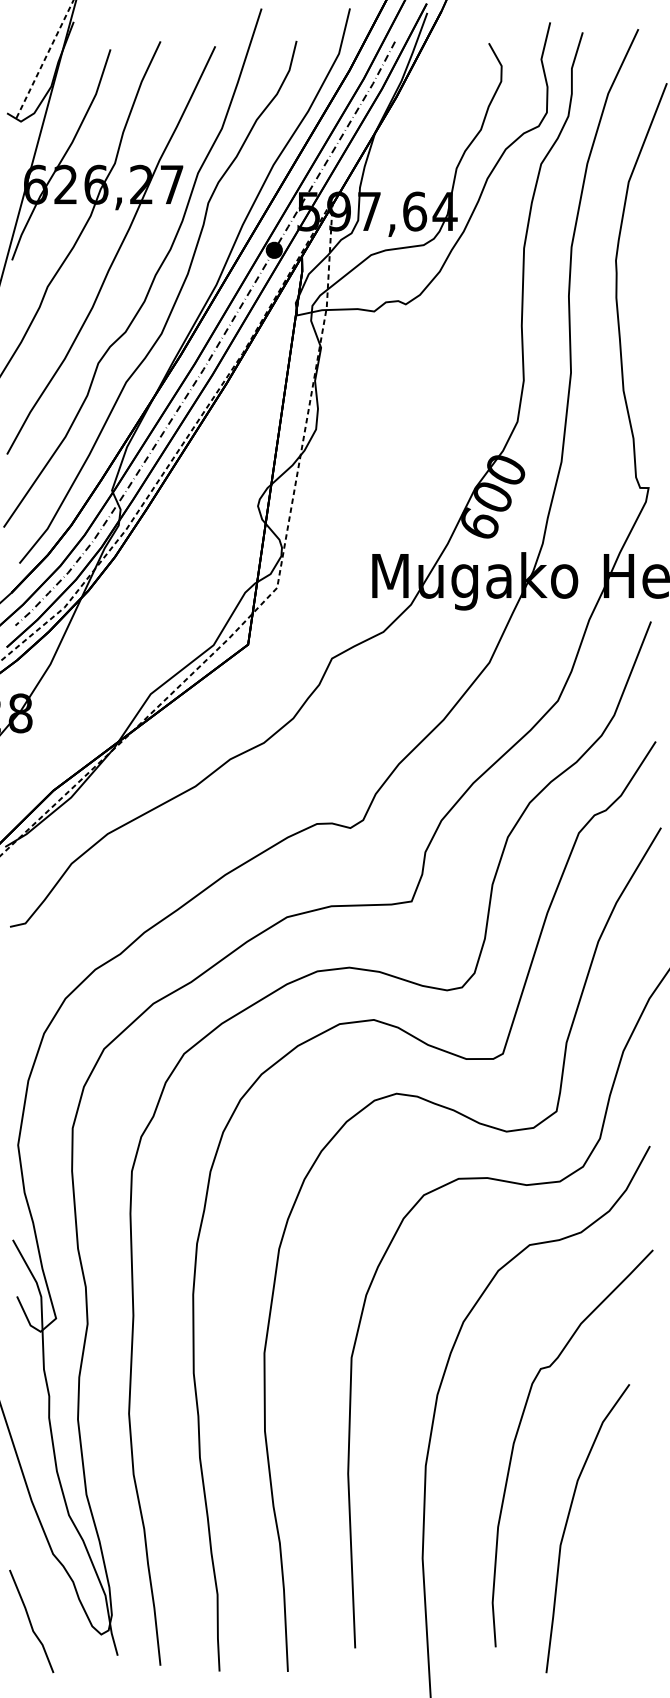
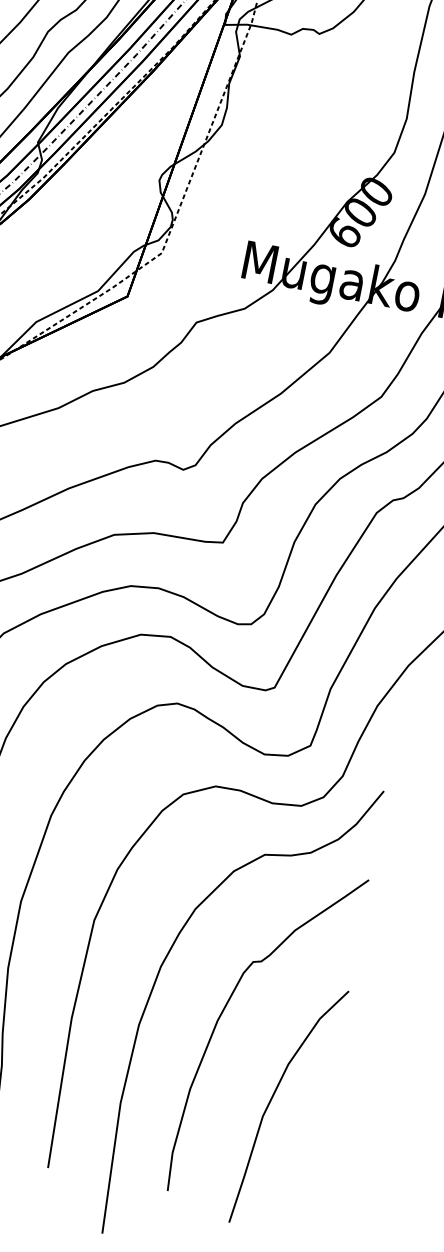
curve: (568, 1520) -> (273, 1096), moved

